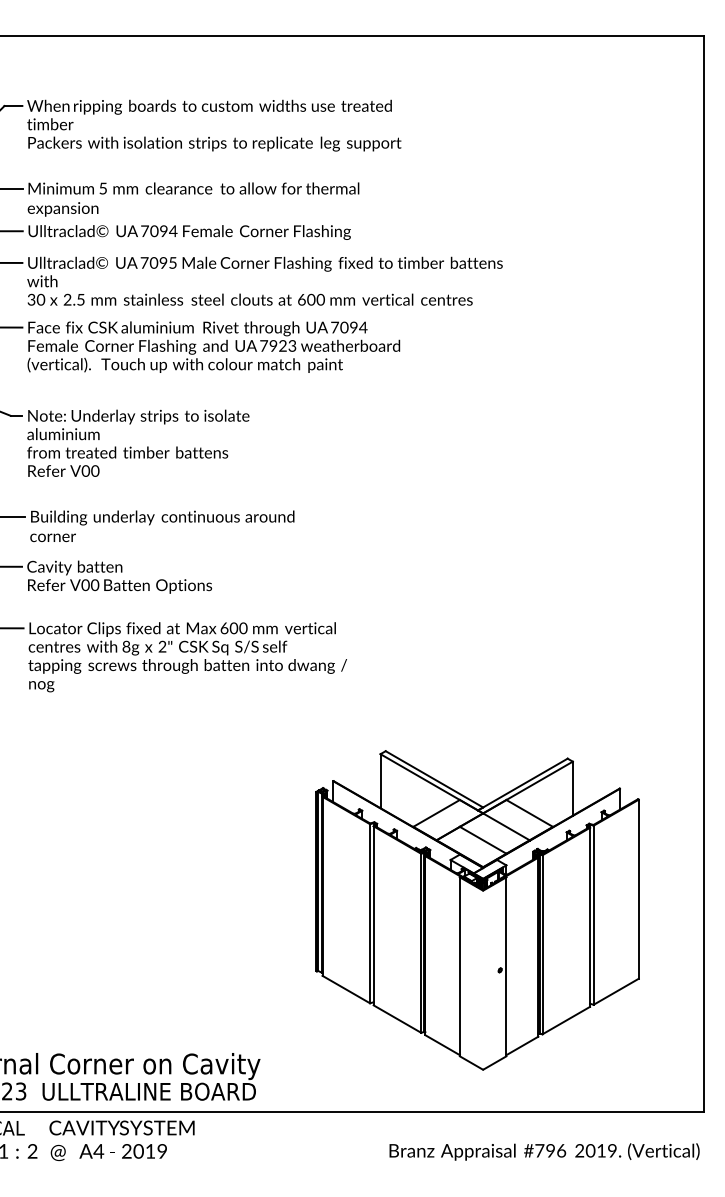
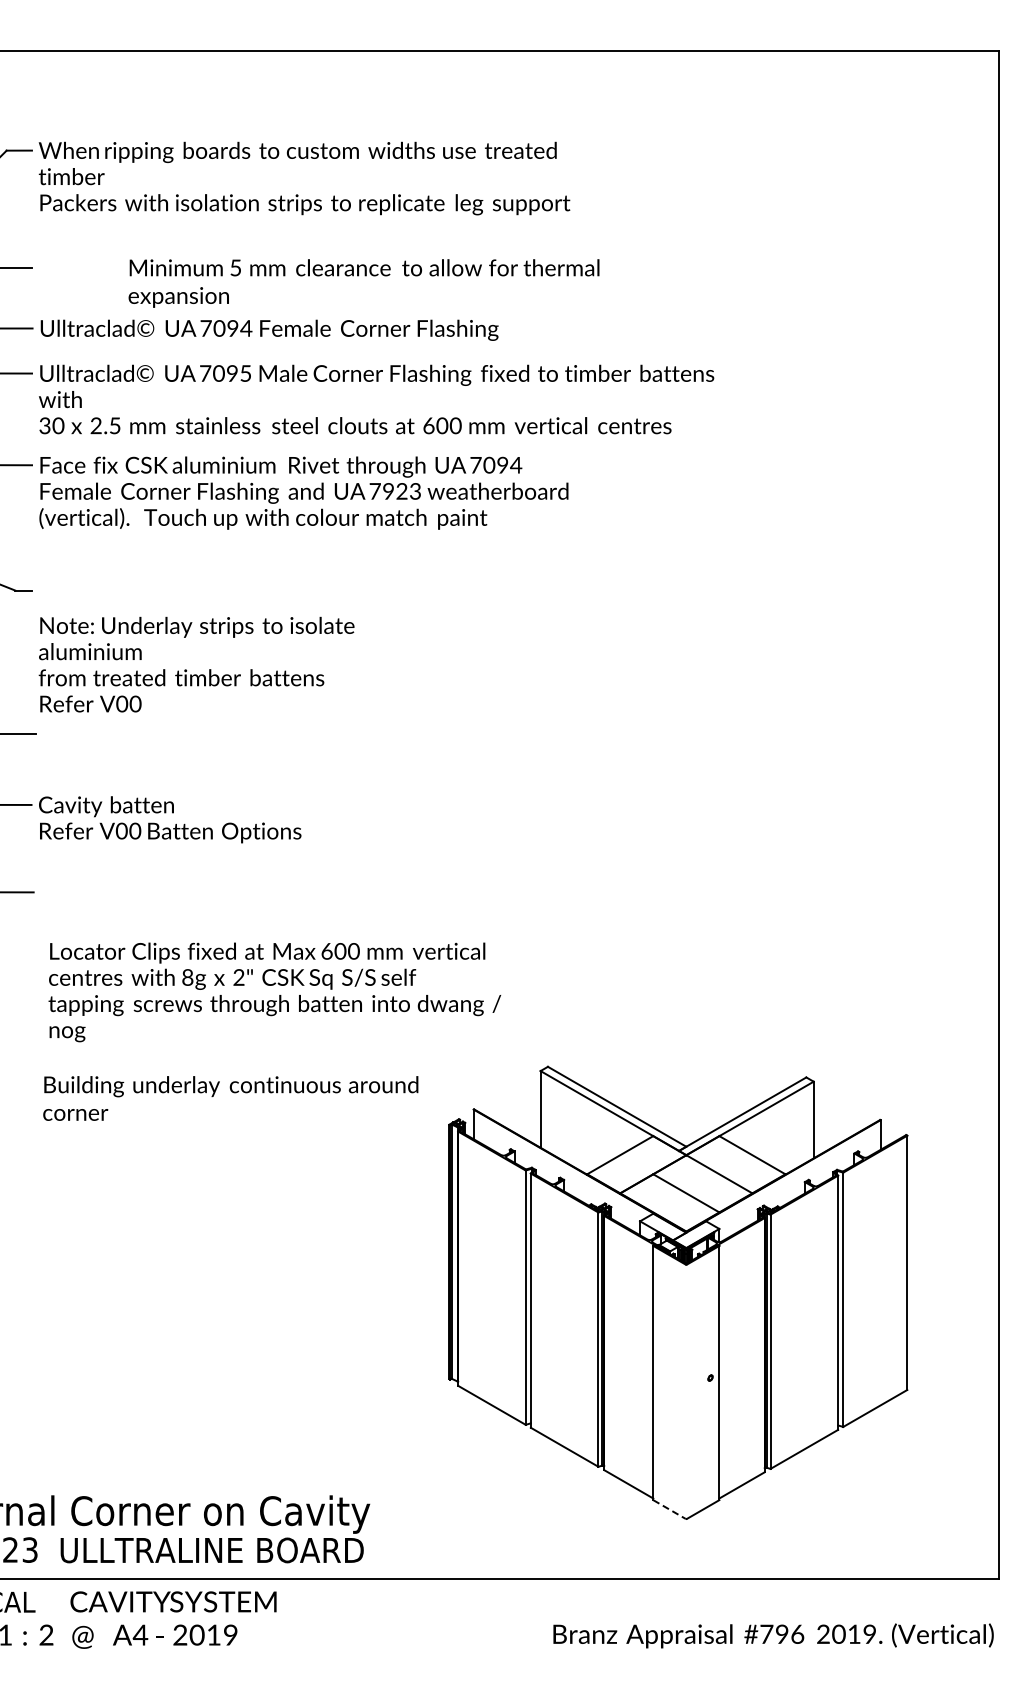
text: (193, 199) -> (363, 283), moved
text: (138, 443) -> (196, 664), moved
text: (162, 526) -> (230, 1098), moved
text: (187, 657) -> (274, 992), moved
line: (471, 1062) -> (669, 1509), solid -> dashed

